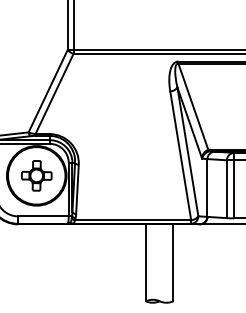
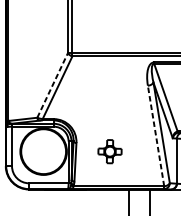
line: (48, 91) -> (52, 85), solid -> dashed
line: (180, 155) -> (155, 135), solid -> dashed
part: (36, 175) -> (109, 151), moved

